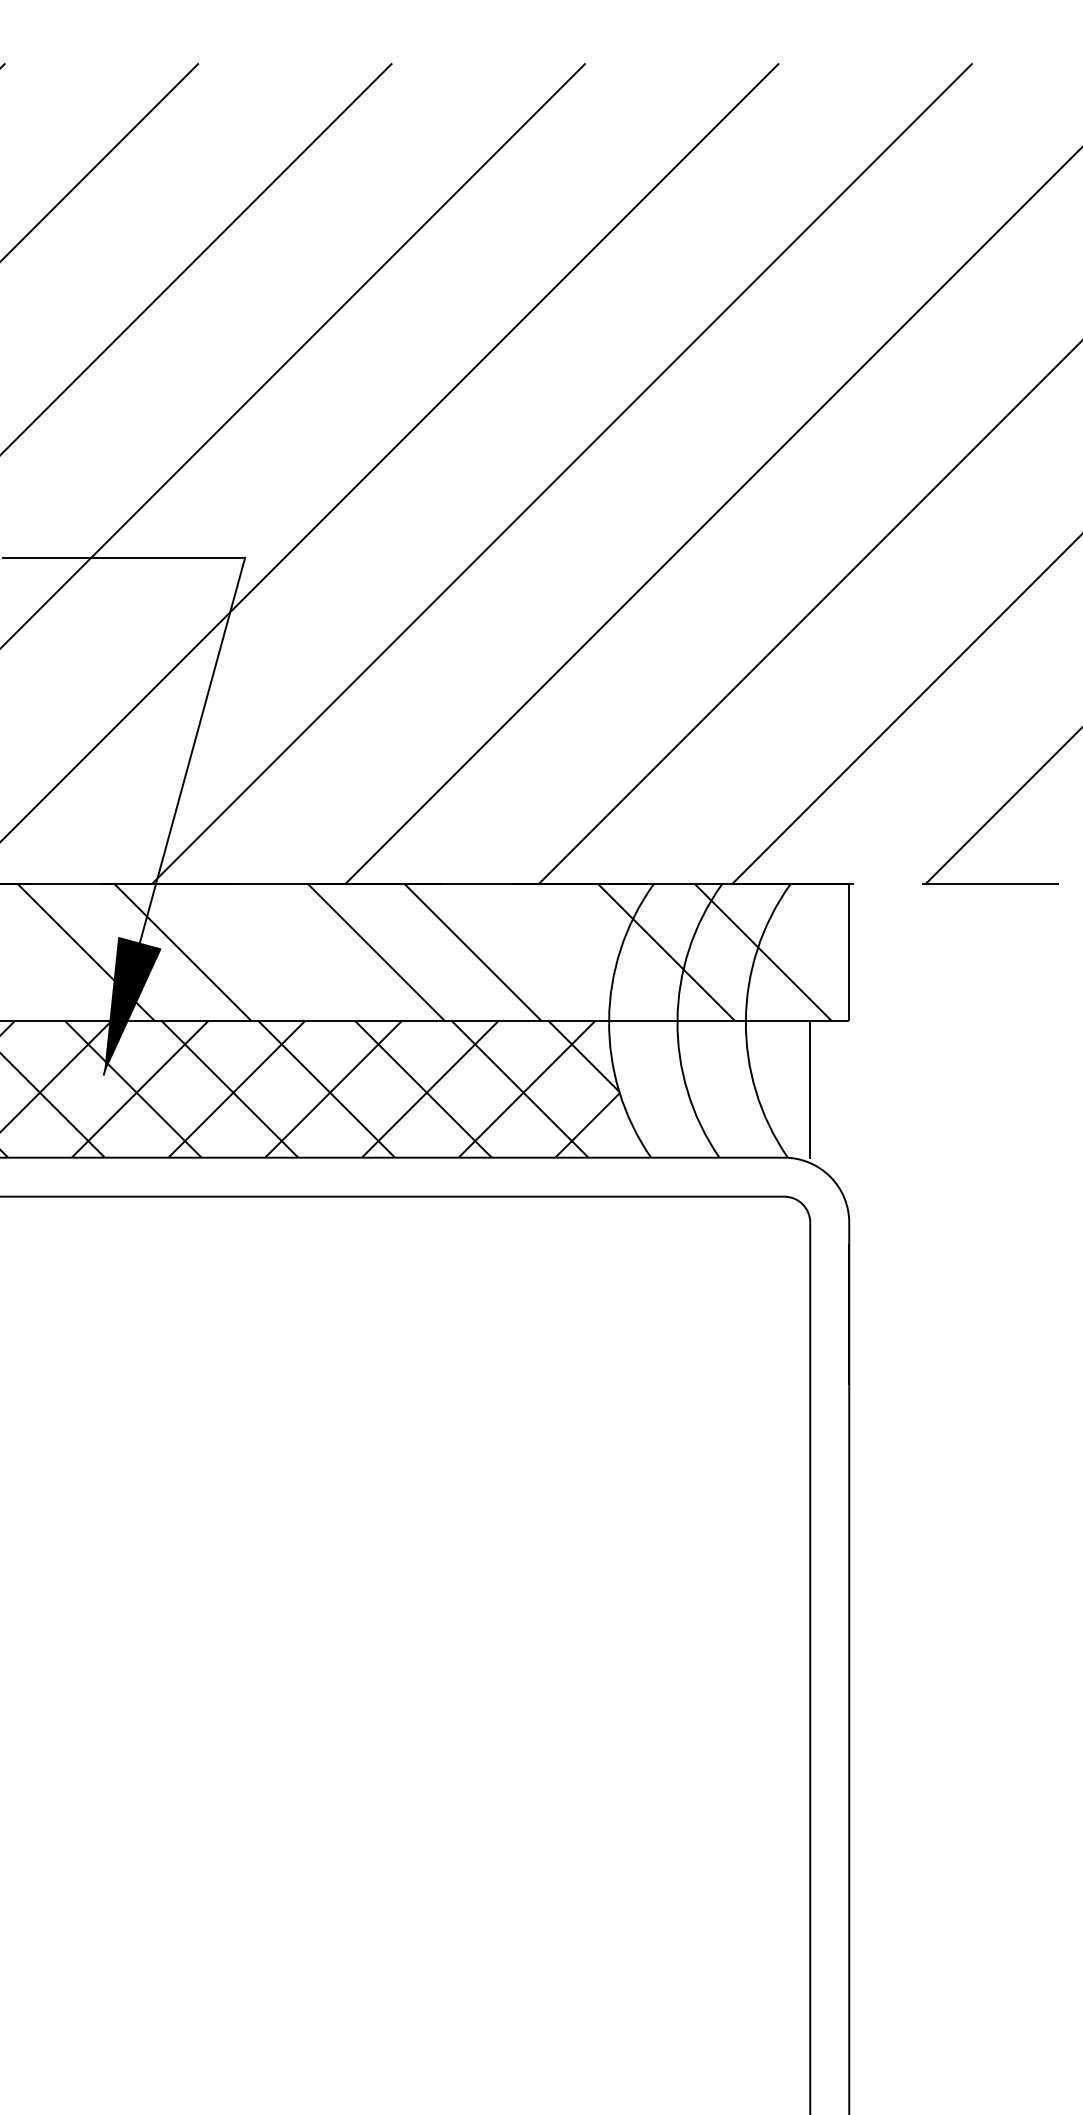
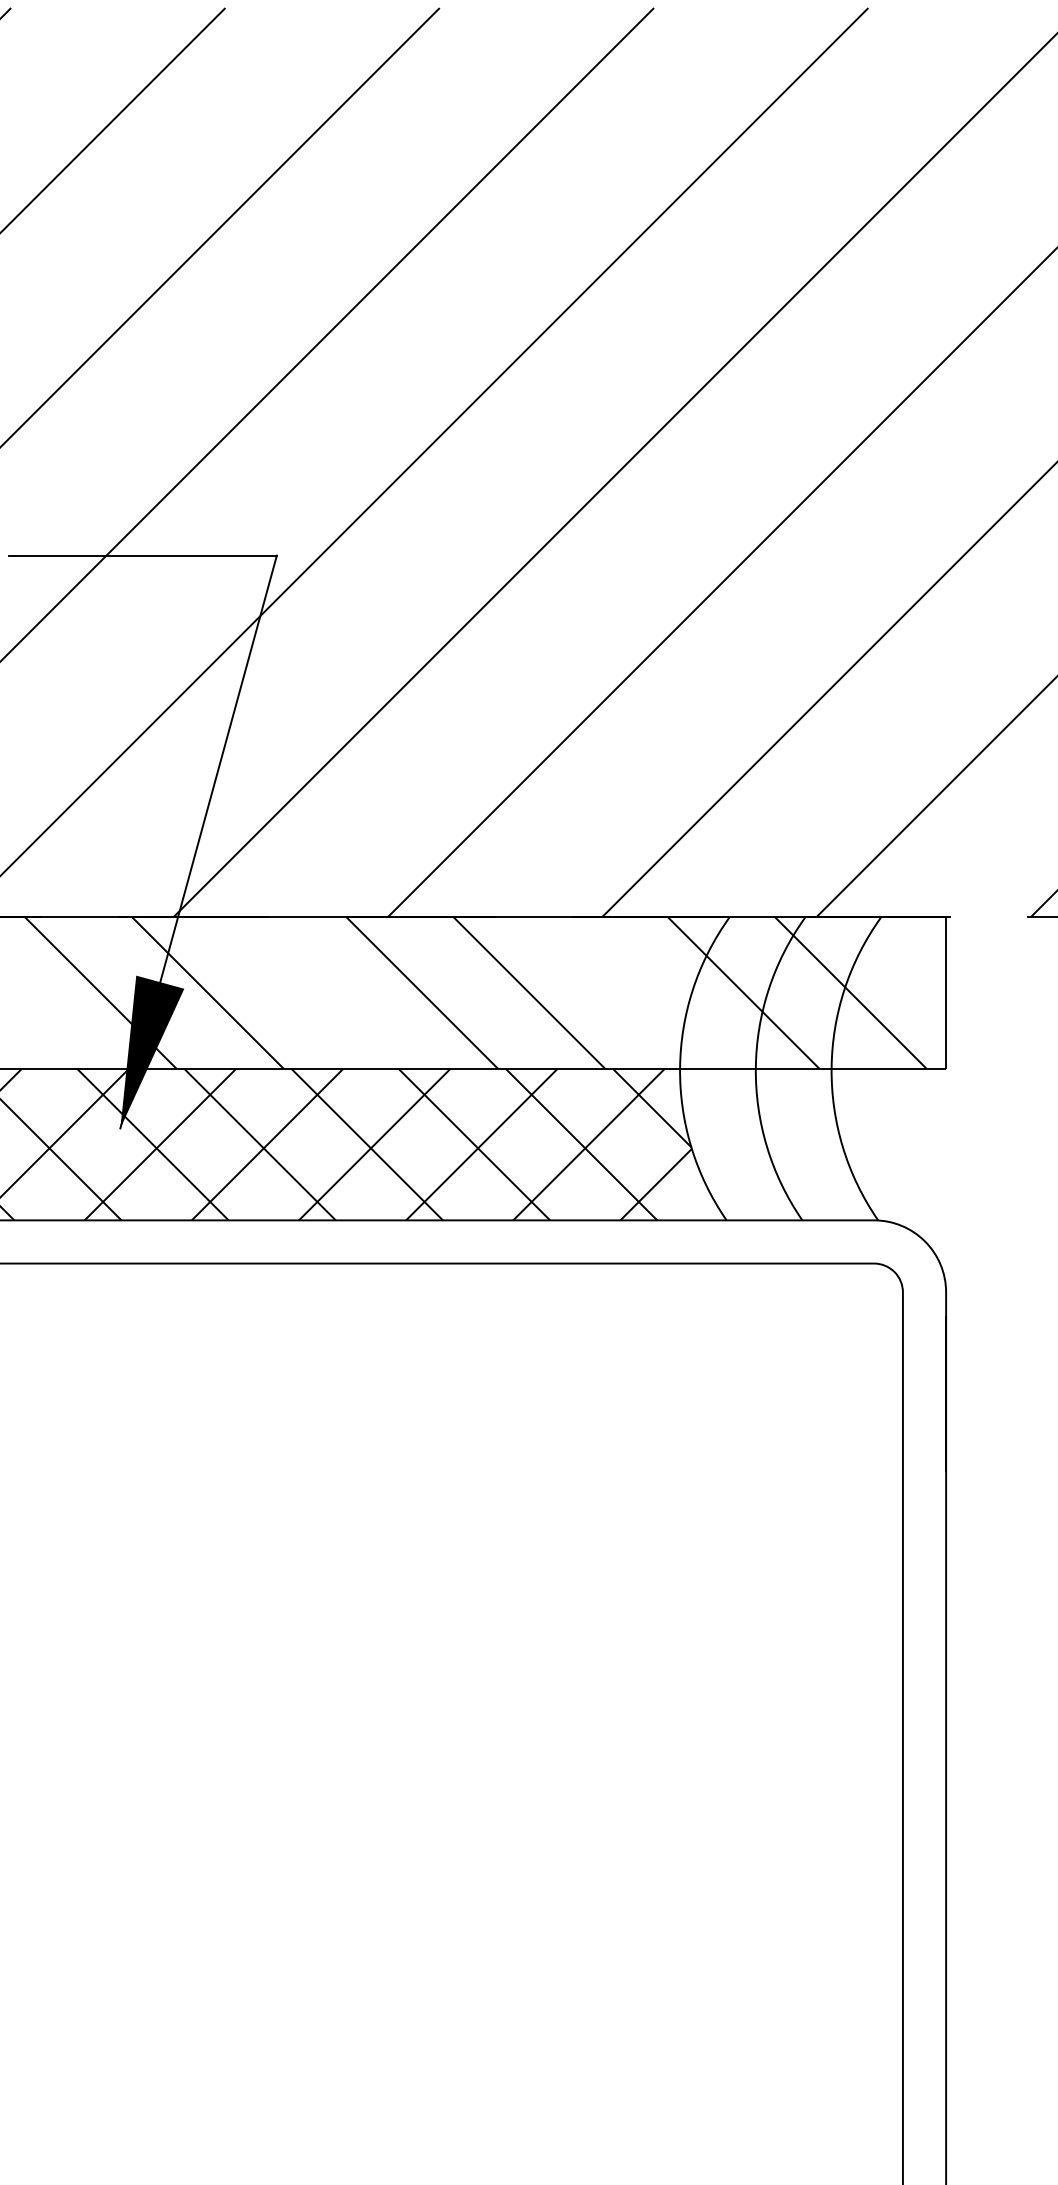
line: (810, 1088) -> (903, 1143), removed

